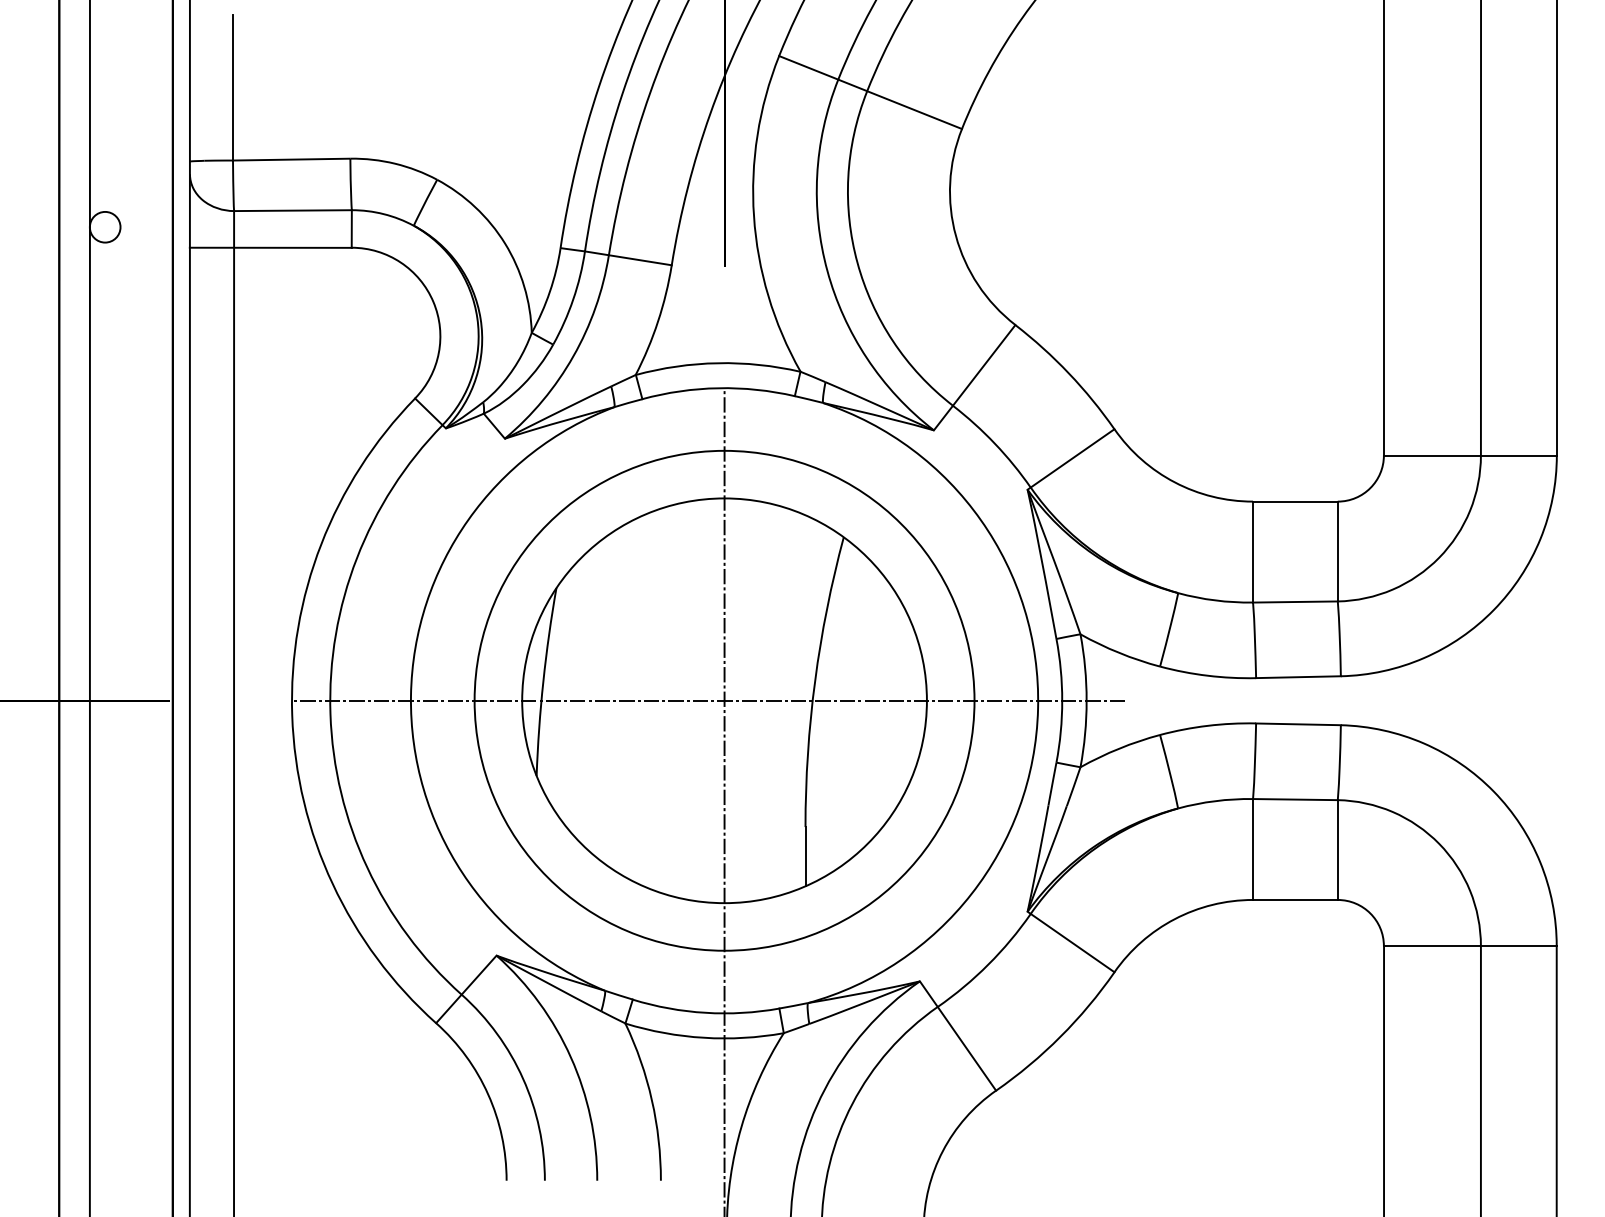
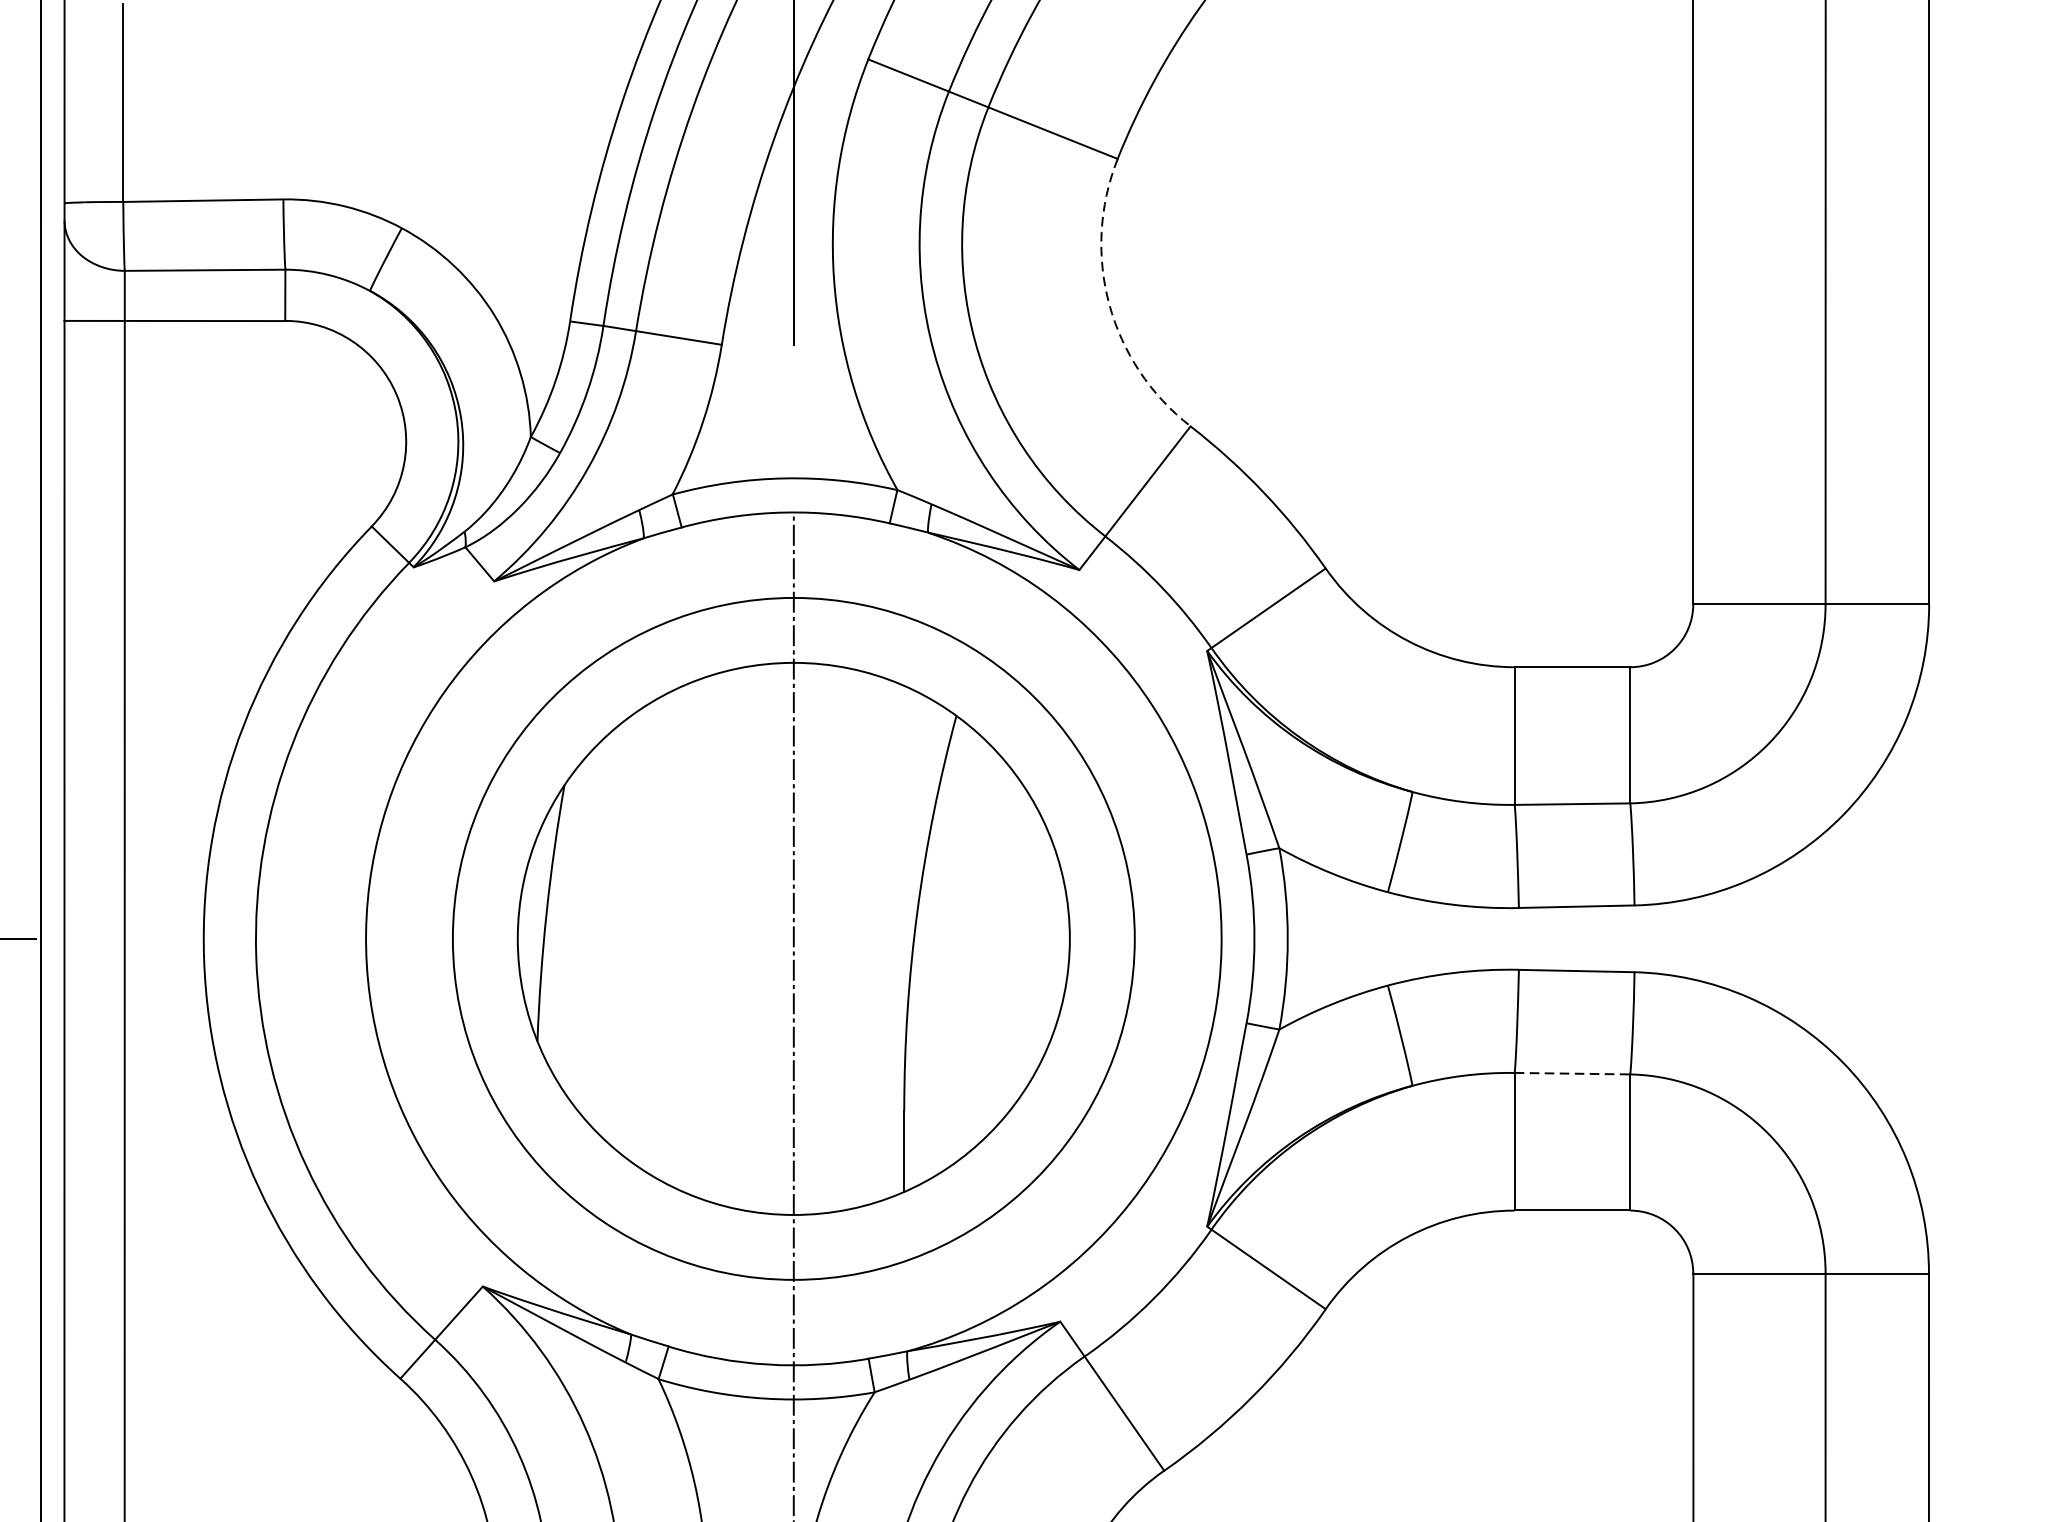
arc: (955, 235) -> (1108, 304), solid -> dashed
line: (708, 700) -> (771, 938), removed
line: (1295, 799) -> (1572, 1073), solid -> dashed

